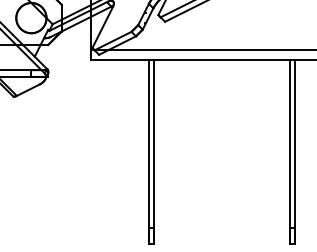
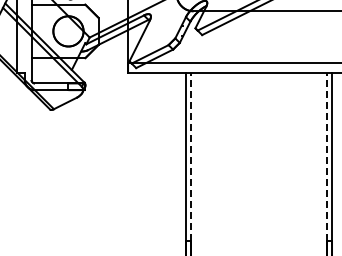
line: (154, 144) -> (191, 157), solid -> dashed
line: (290, 144) -> (327, 157), solid -> dashed

